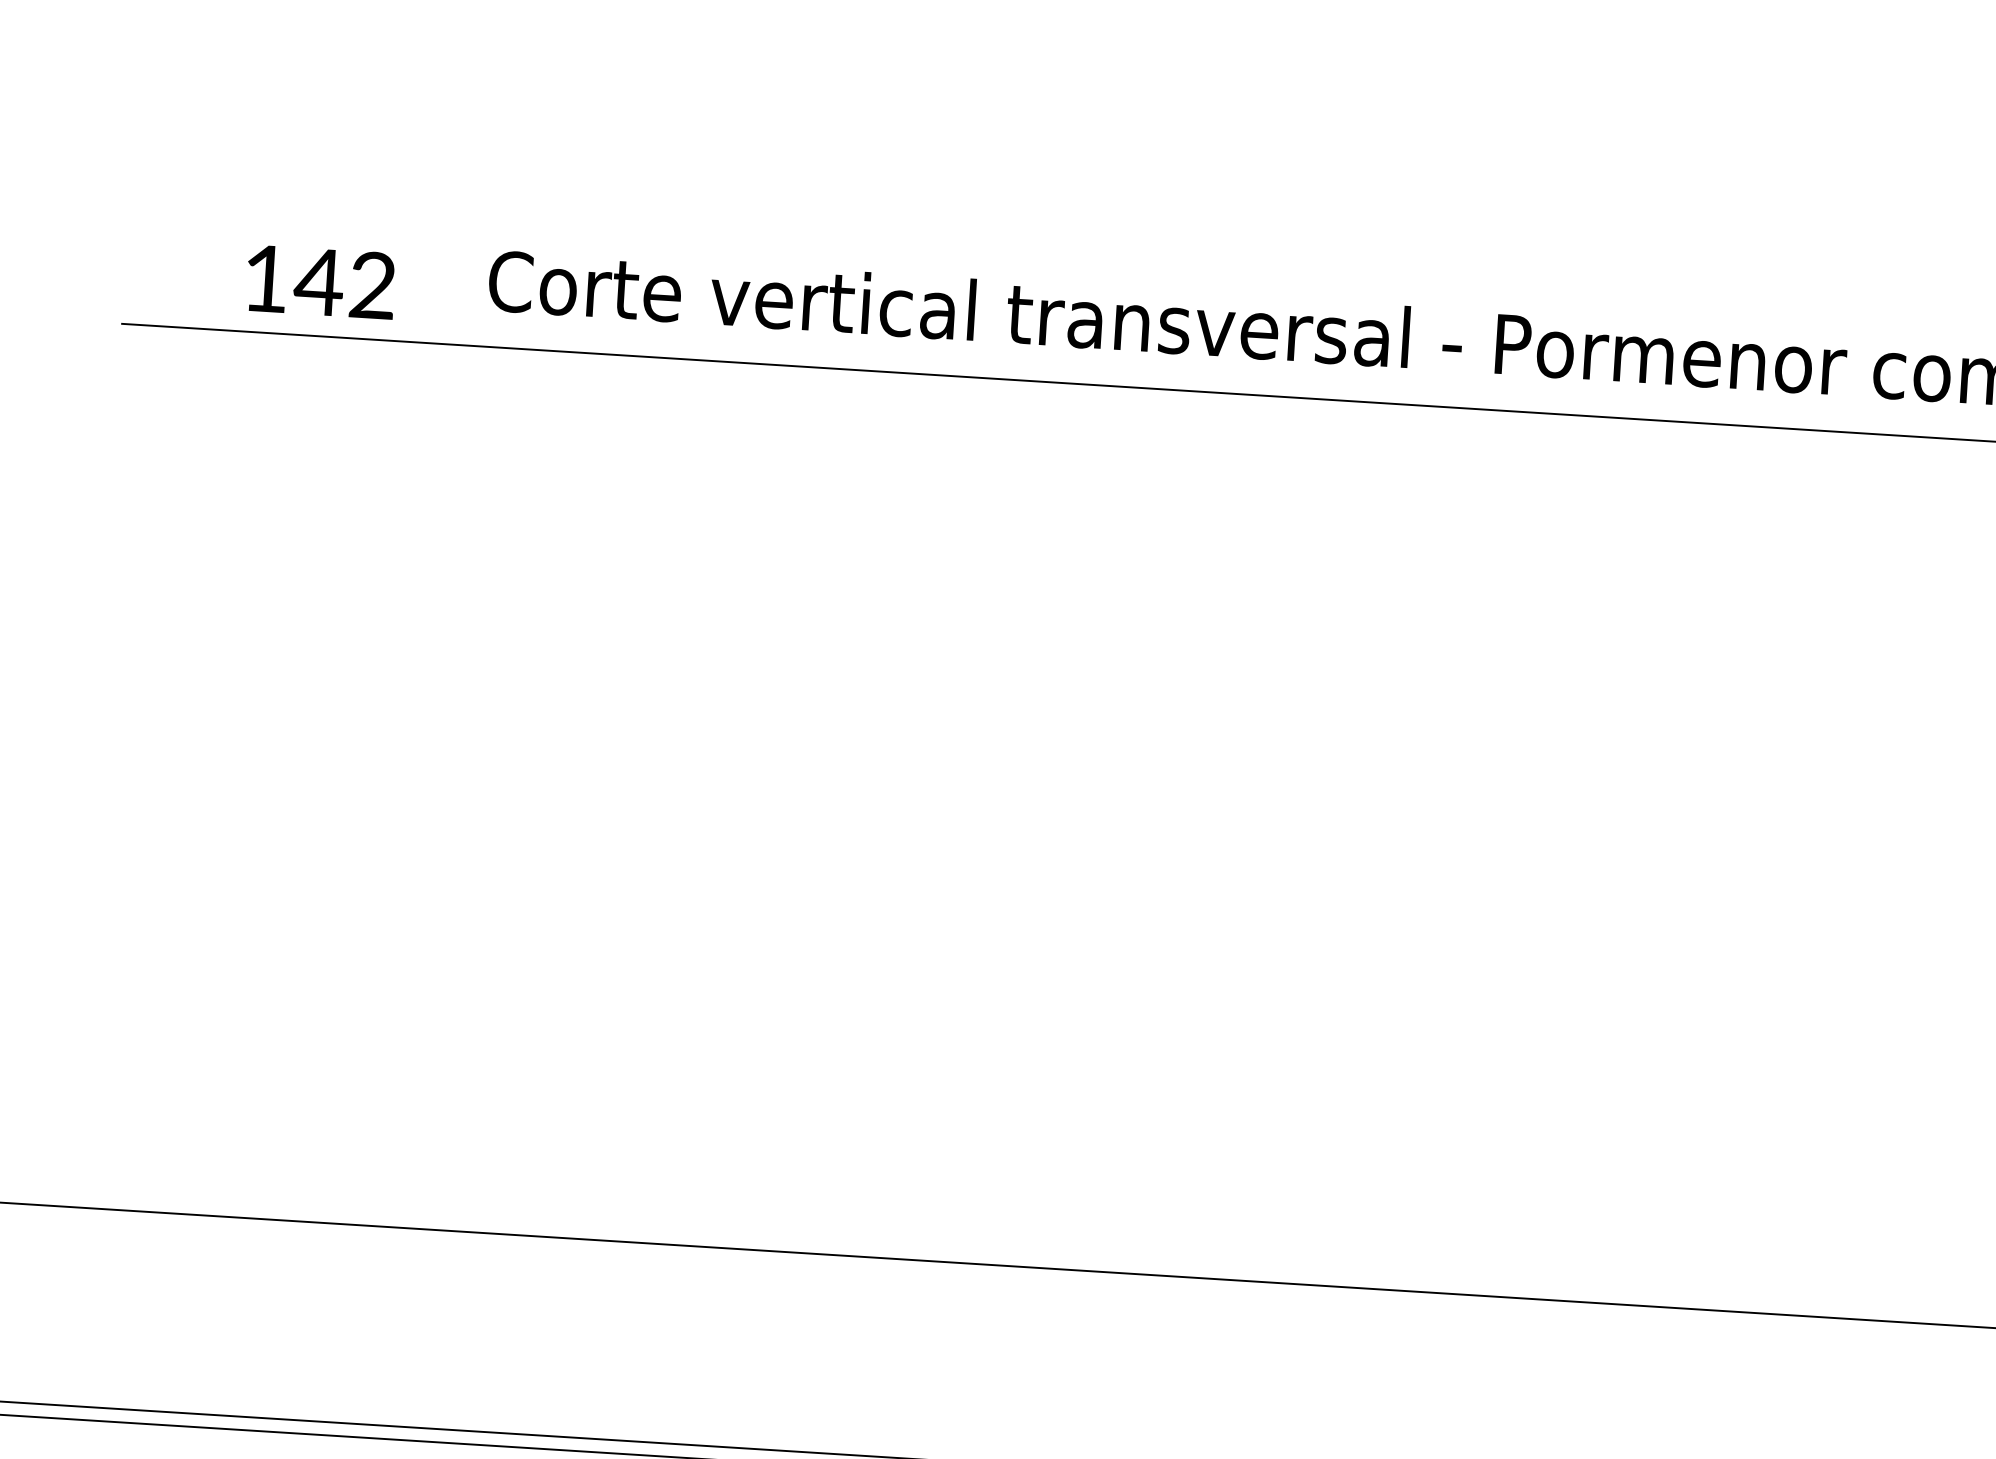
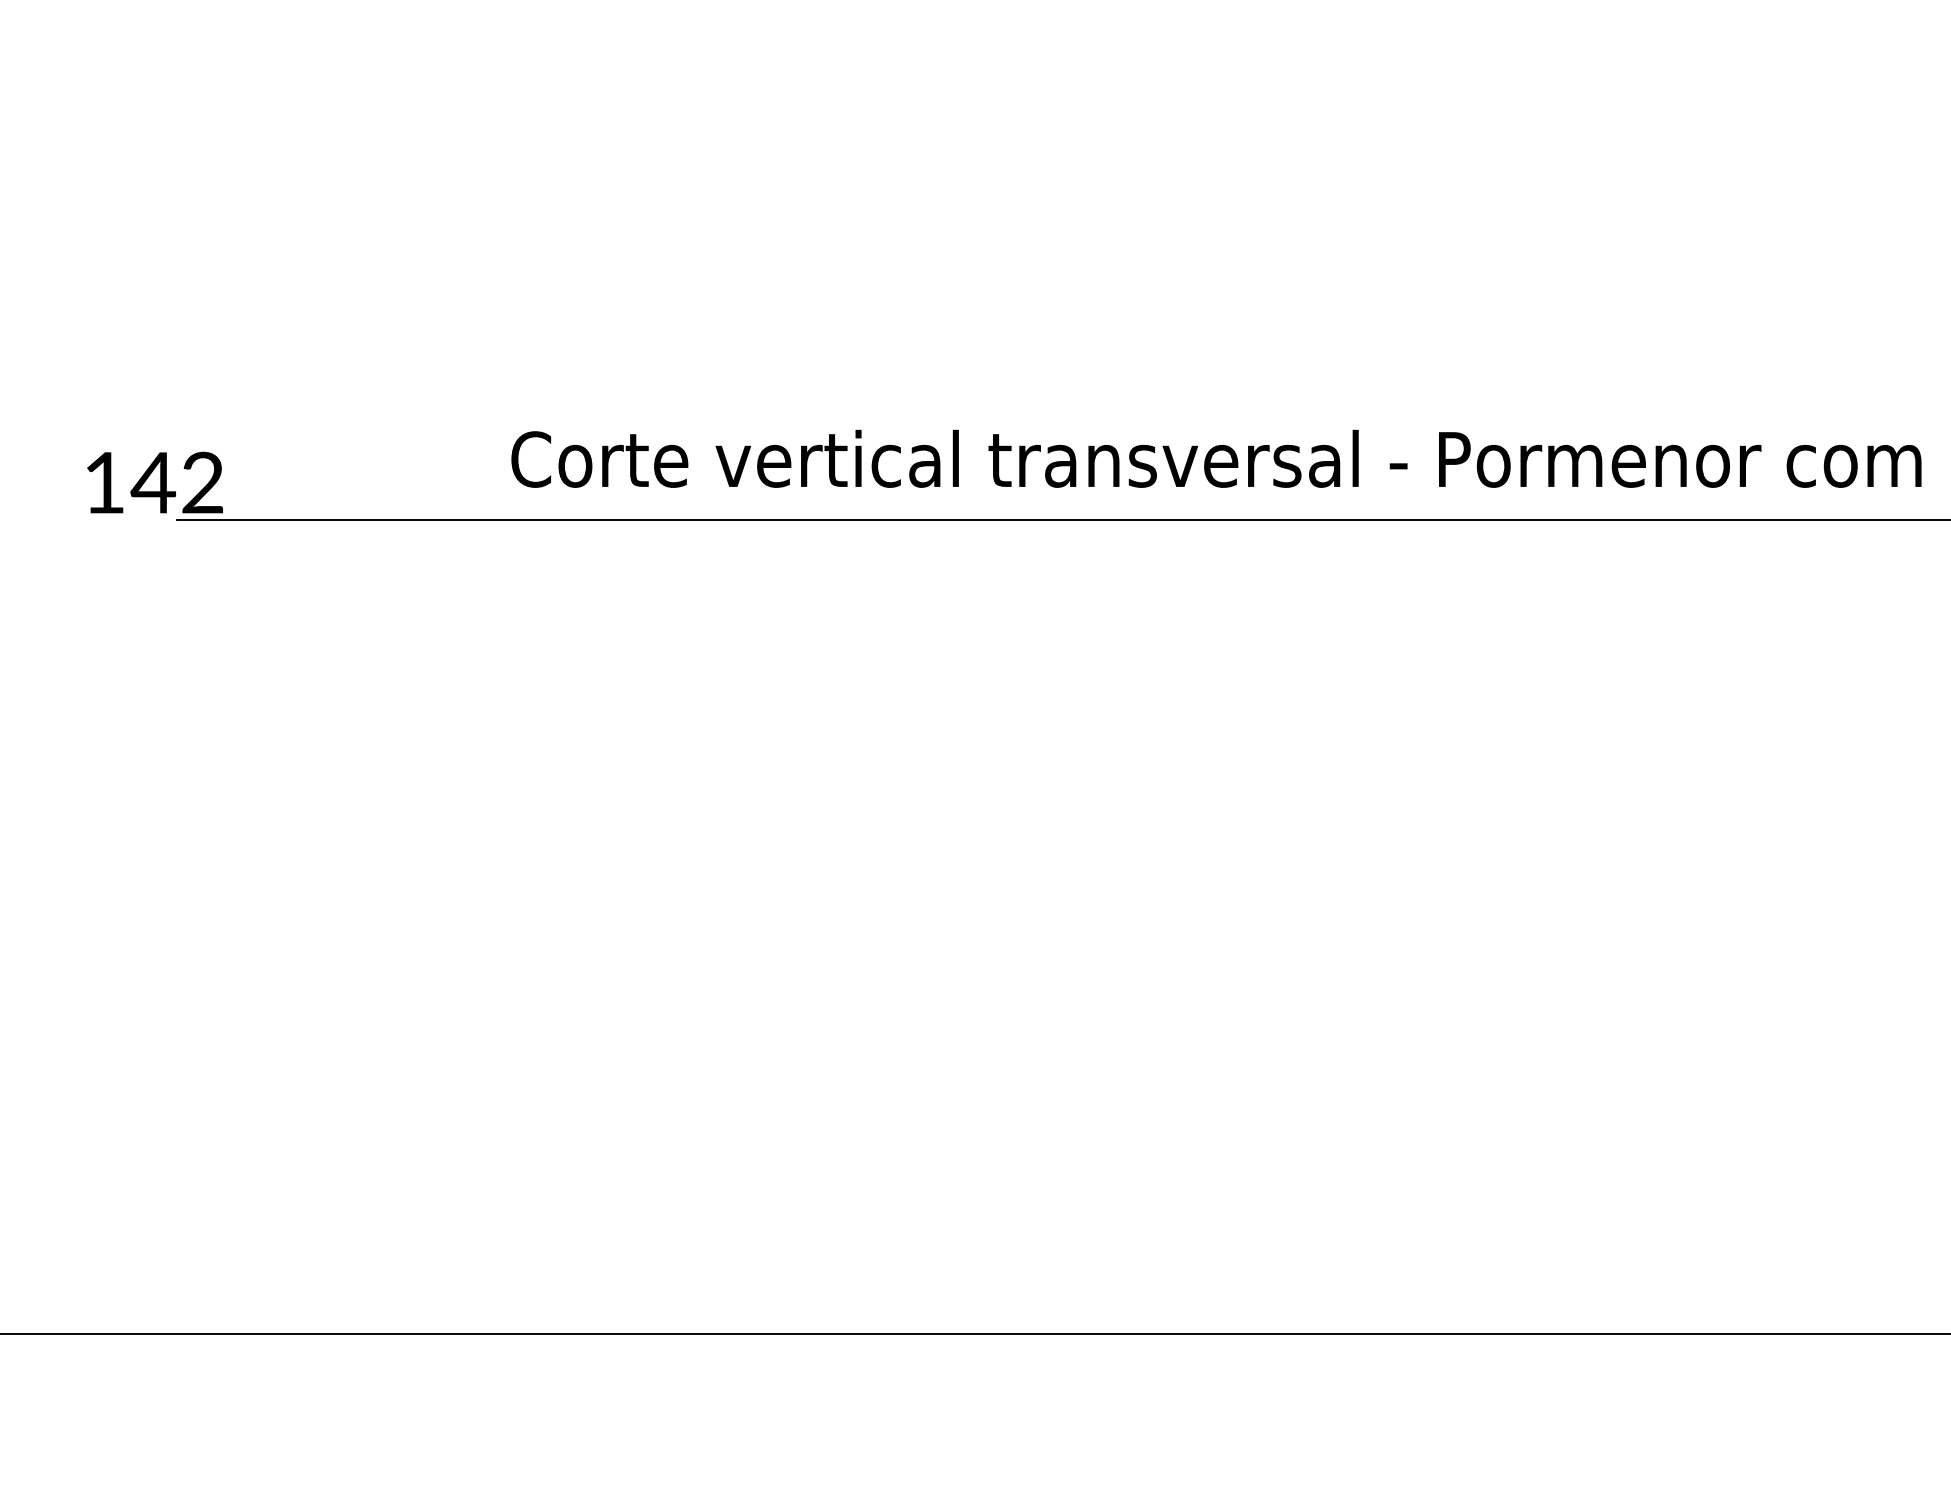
text: (320, 281) -> (154, 482), moved

